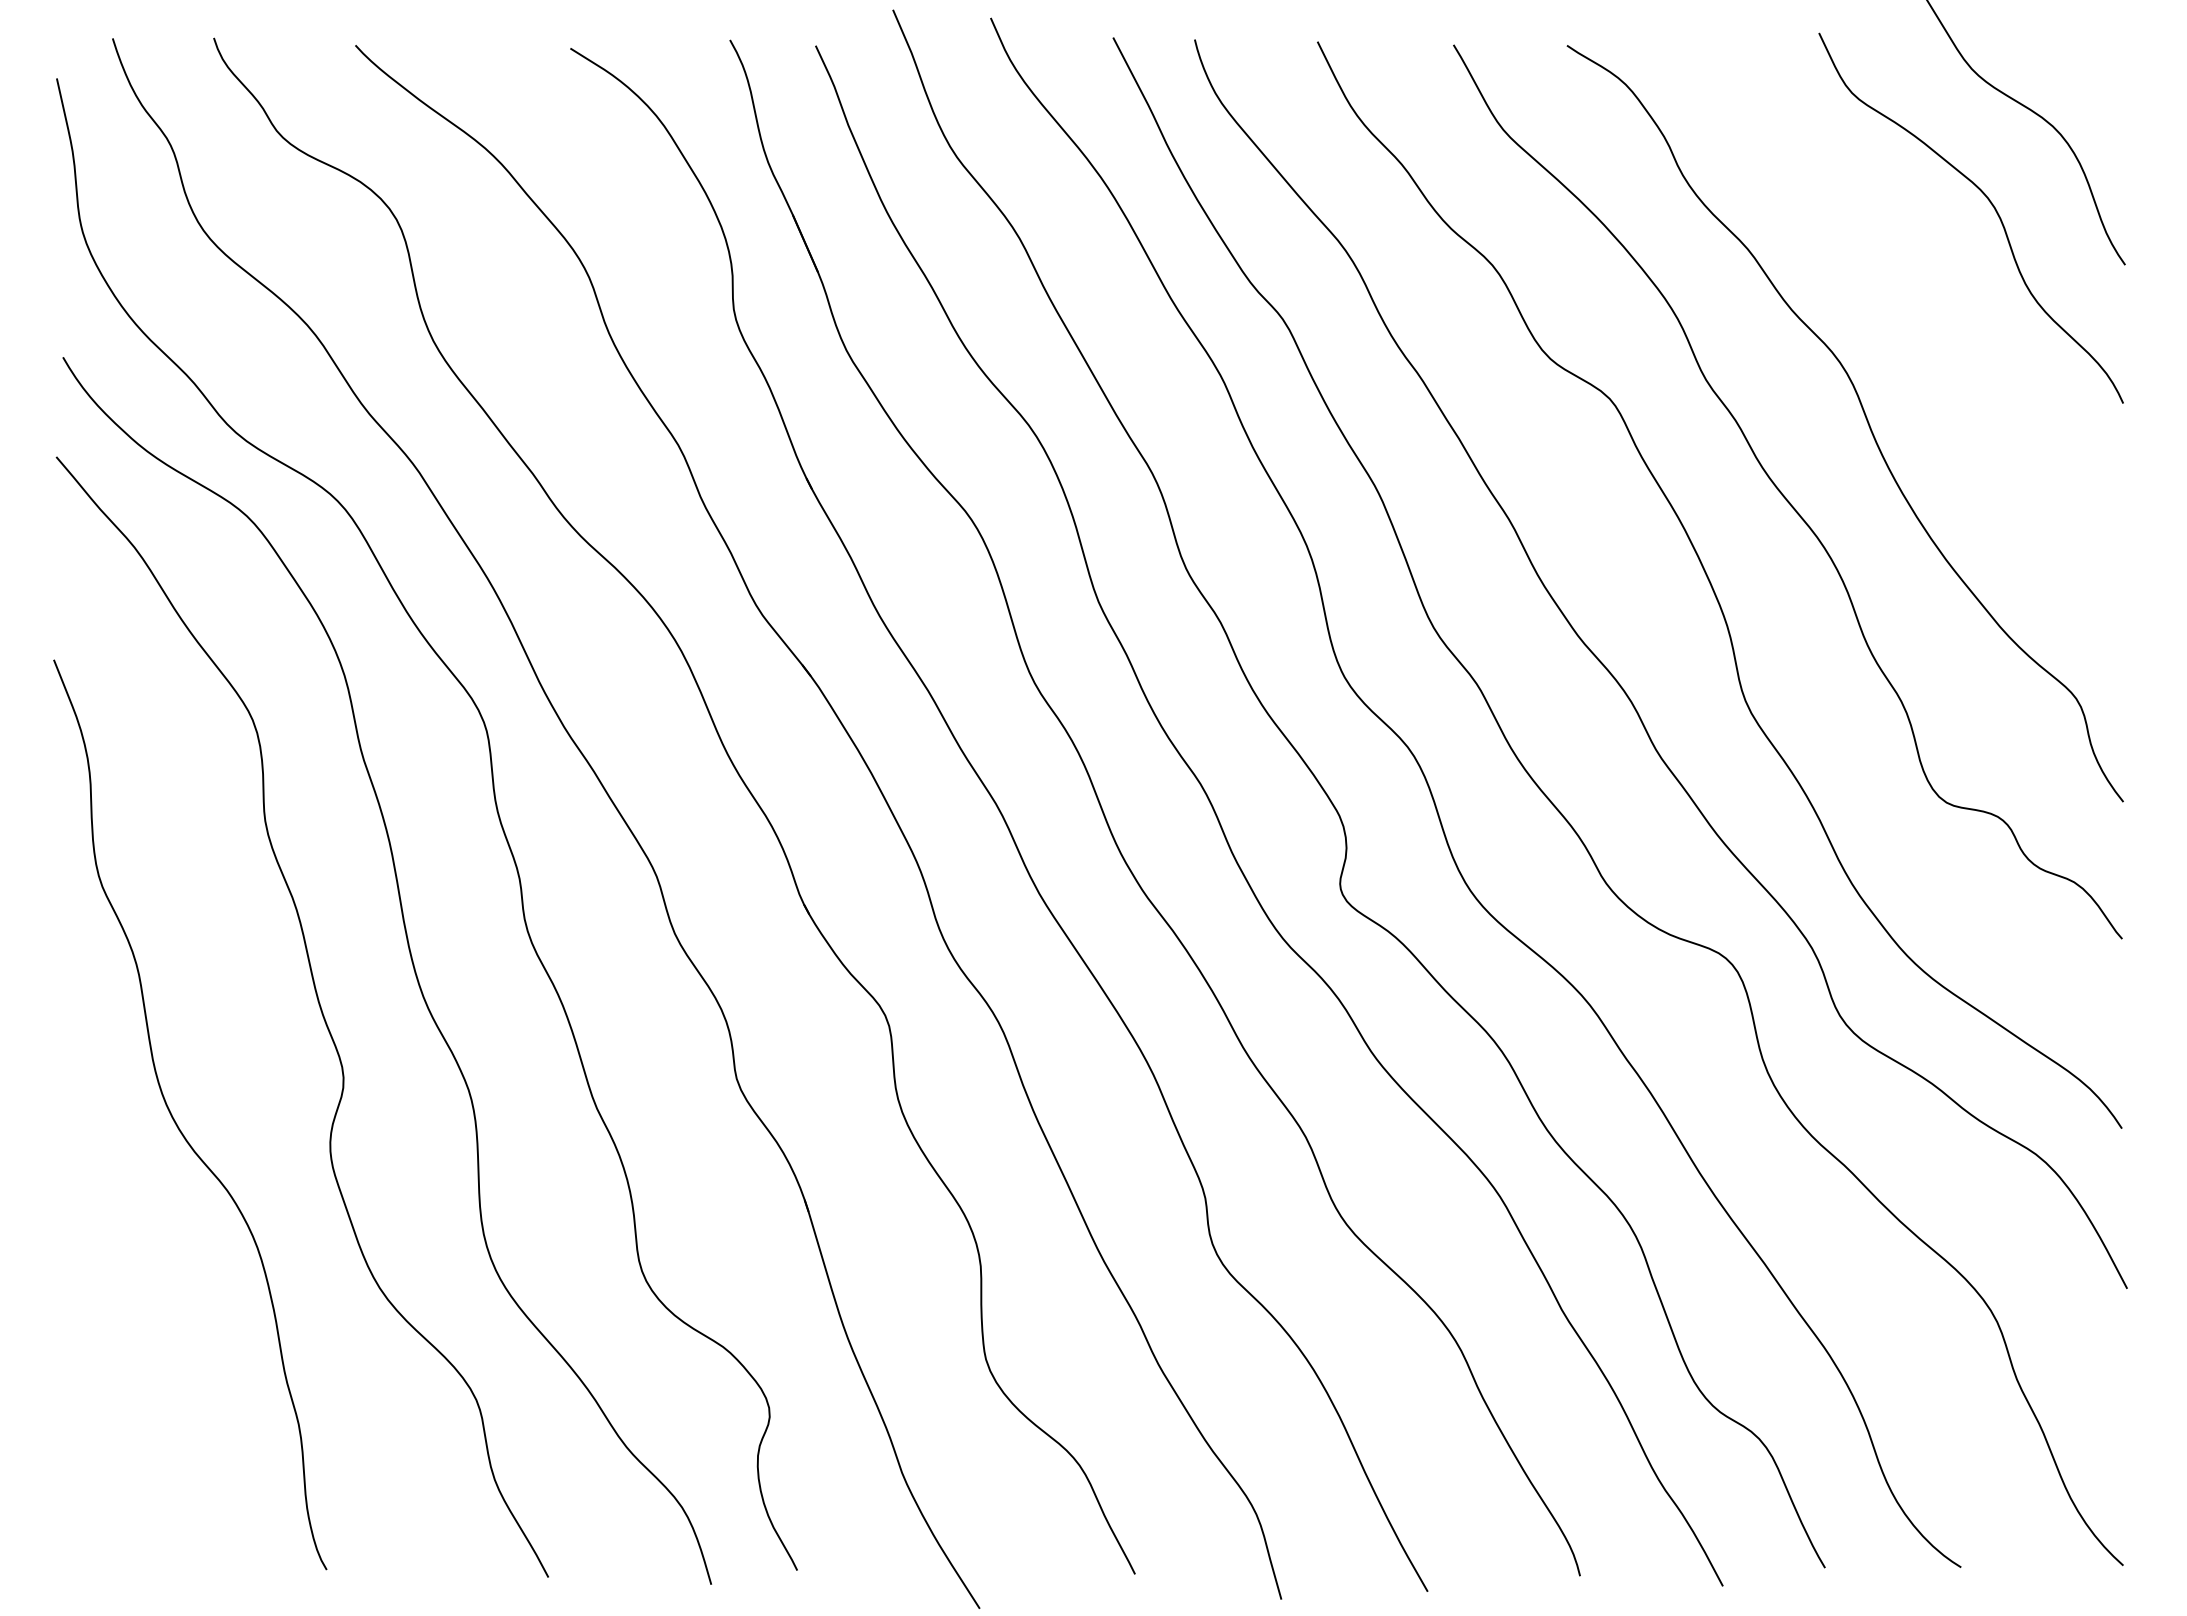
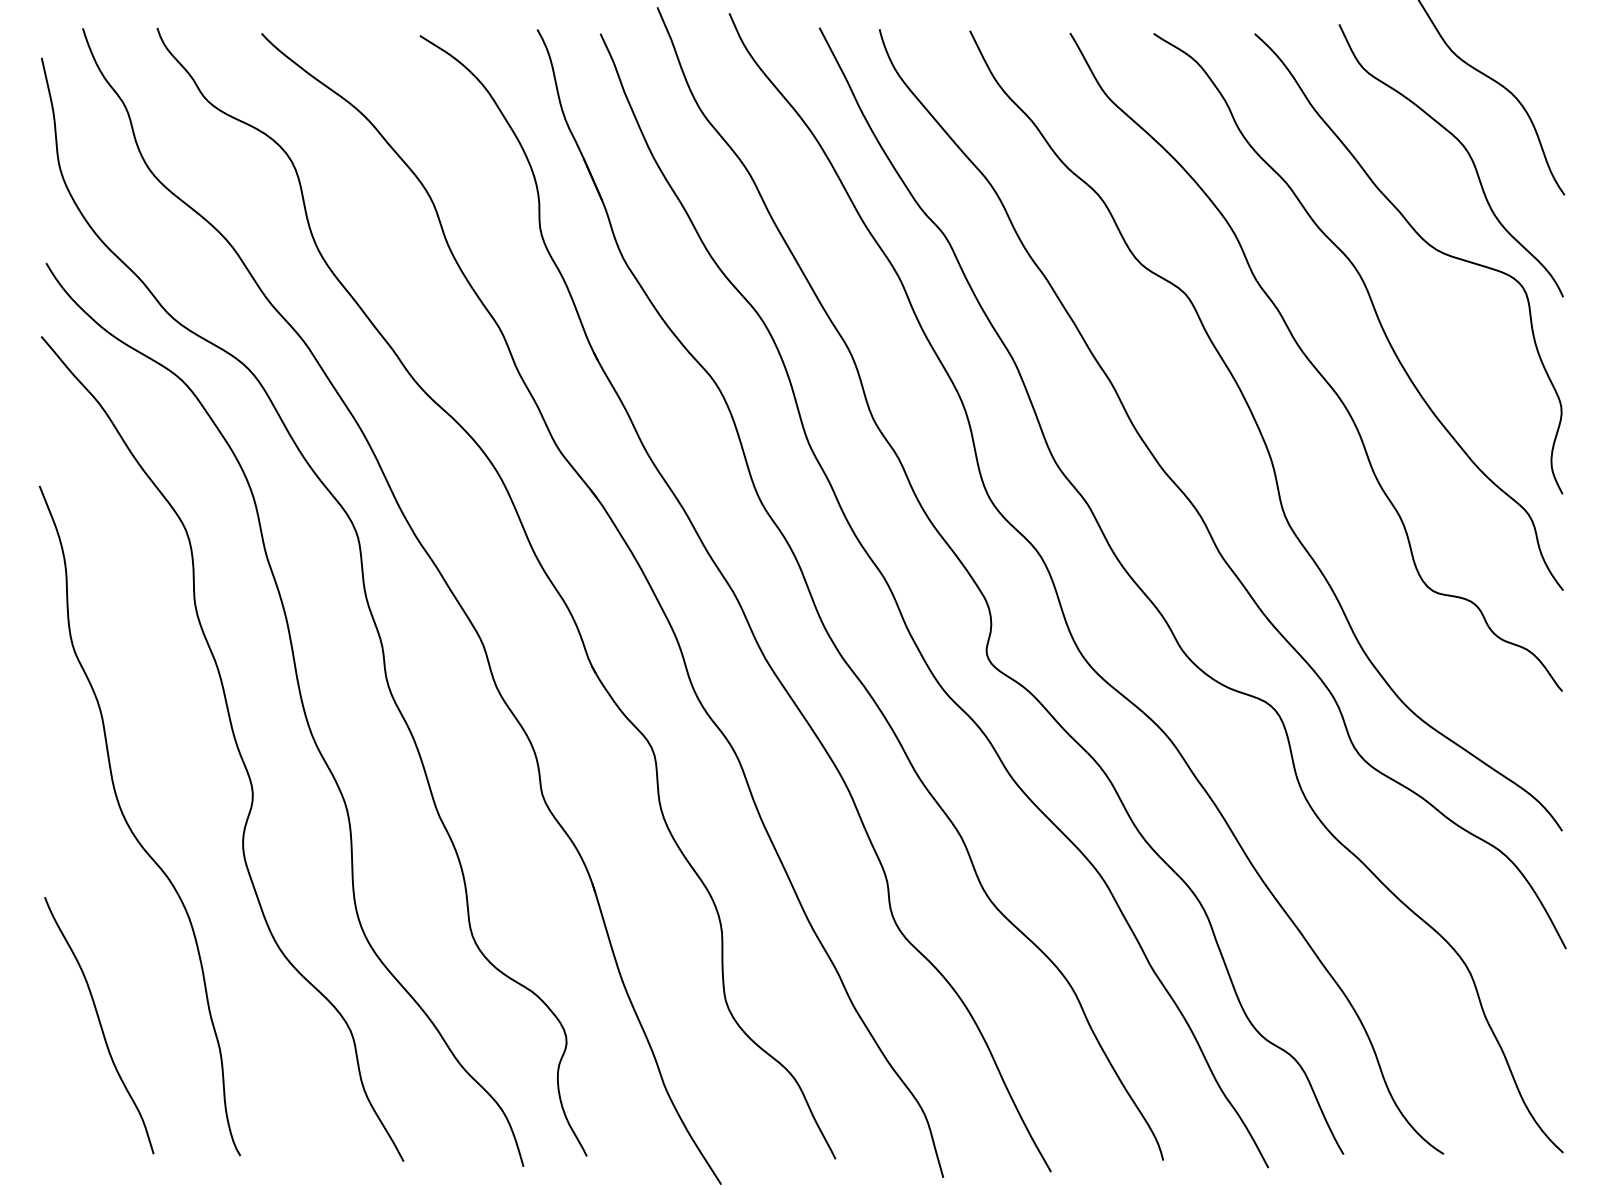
curve: (1938, 331) -> (1427, 244), added
curve: (135, 1391) -> (99, 1024), added

